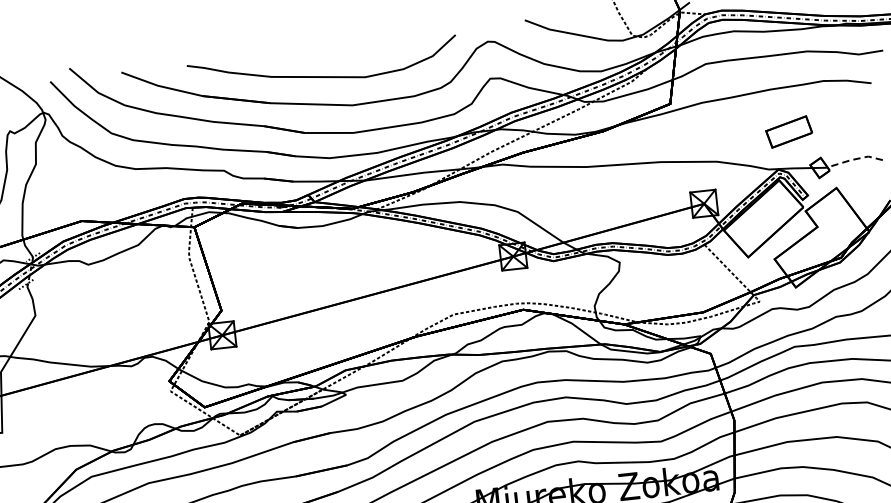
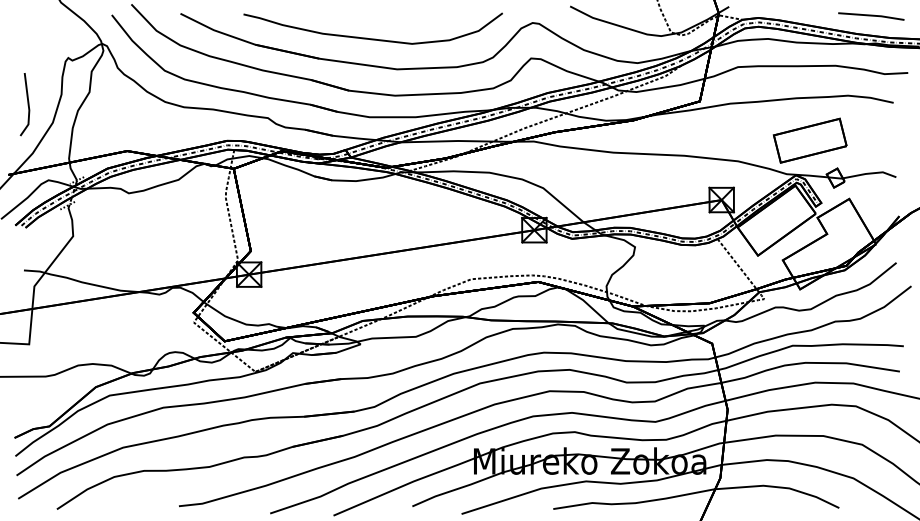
part: (788, 131) -> (809, 140), size x1.67
line: (854, 159) -> (869, 173), dashed -> solid

